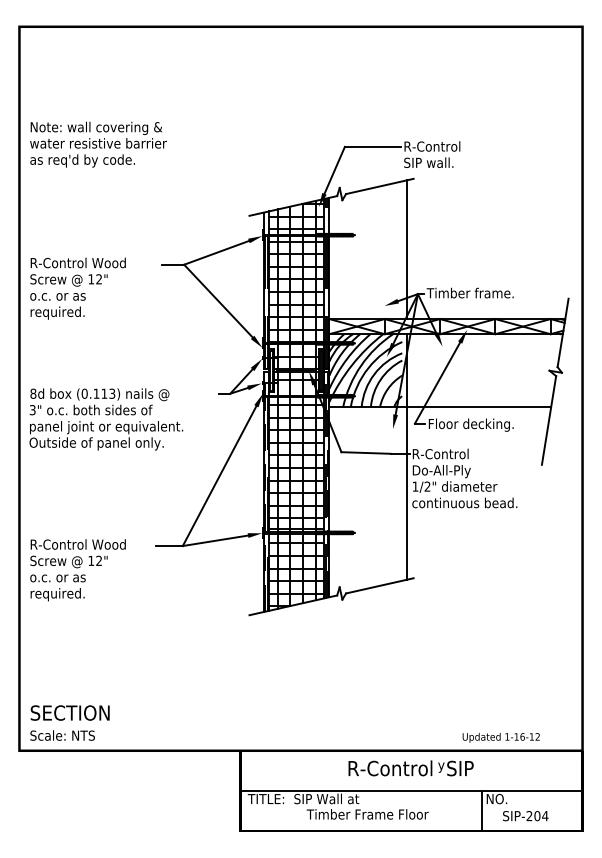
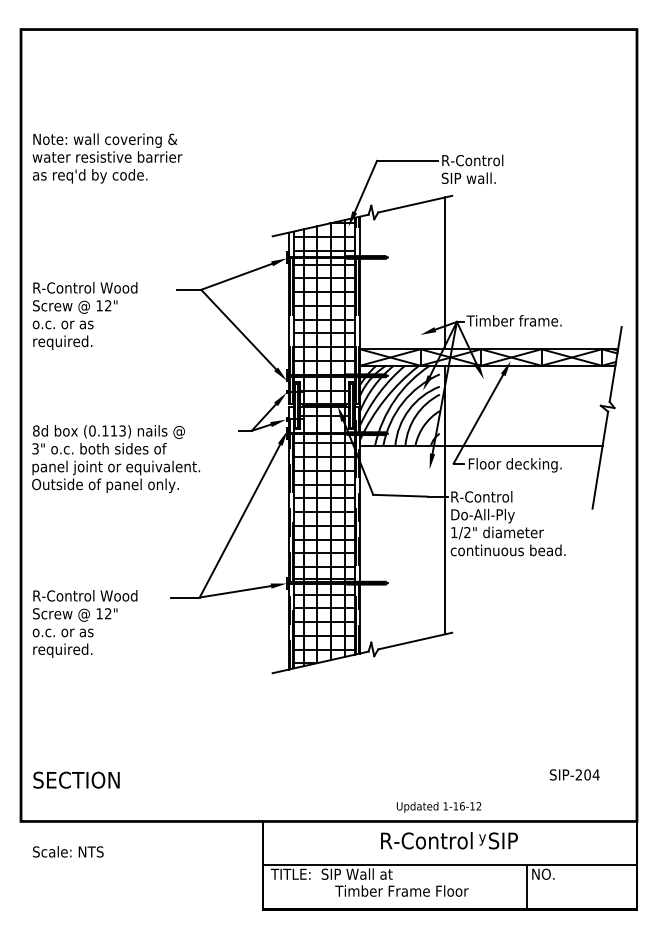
text: (62, 735) -> (68, 851), moved
text: (500, 737) -> (438, 807), moved
text: (525, 815) -> (574, 774), moved

